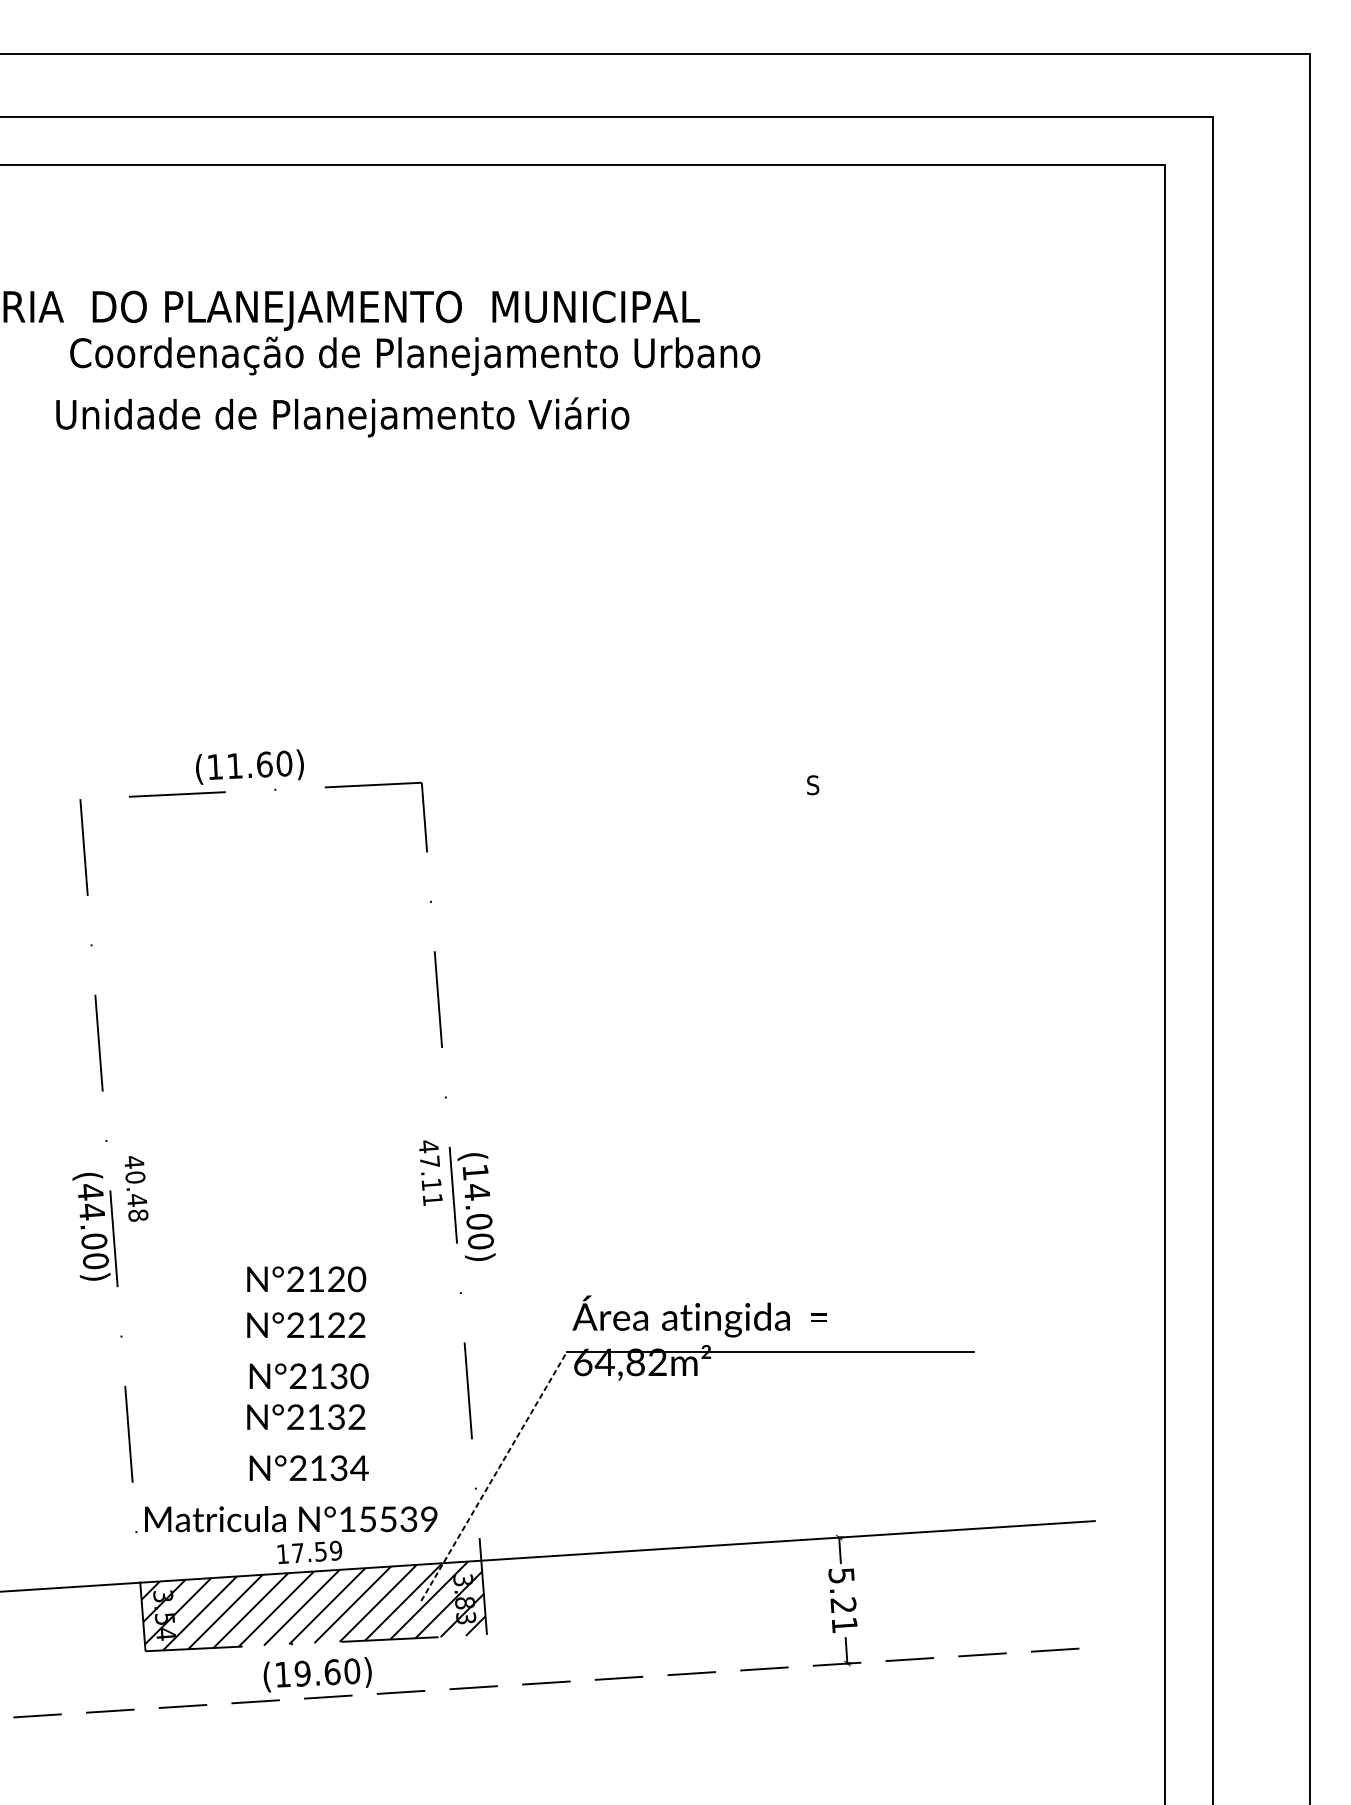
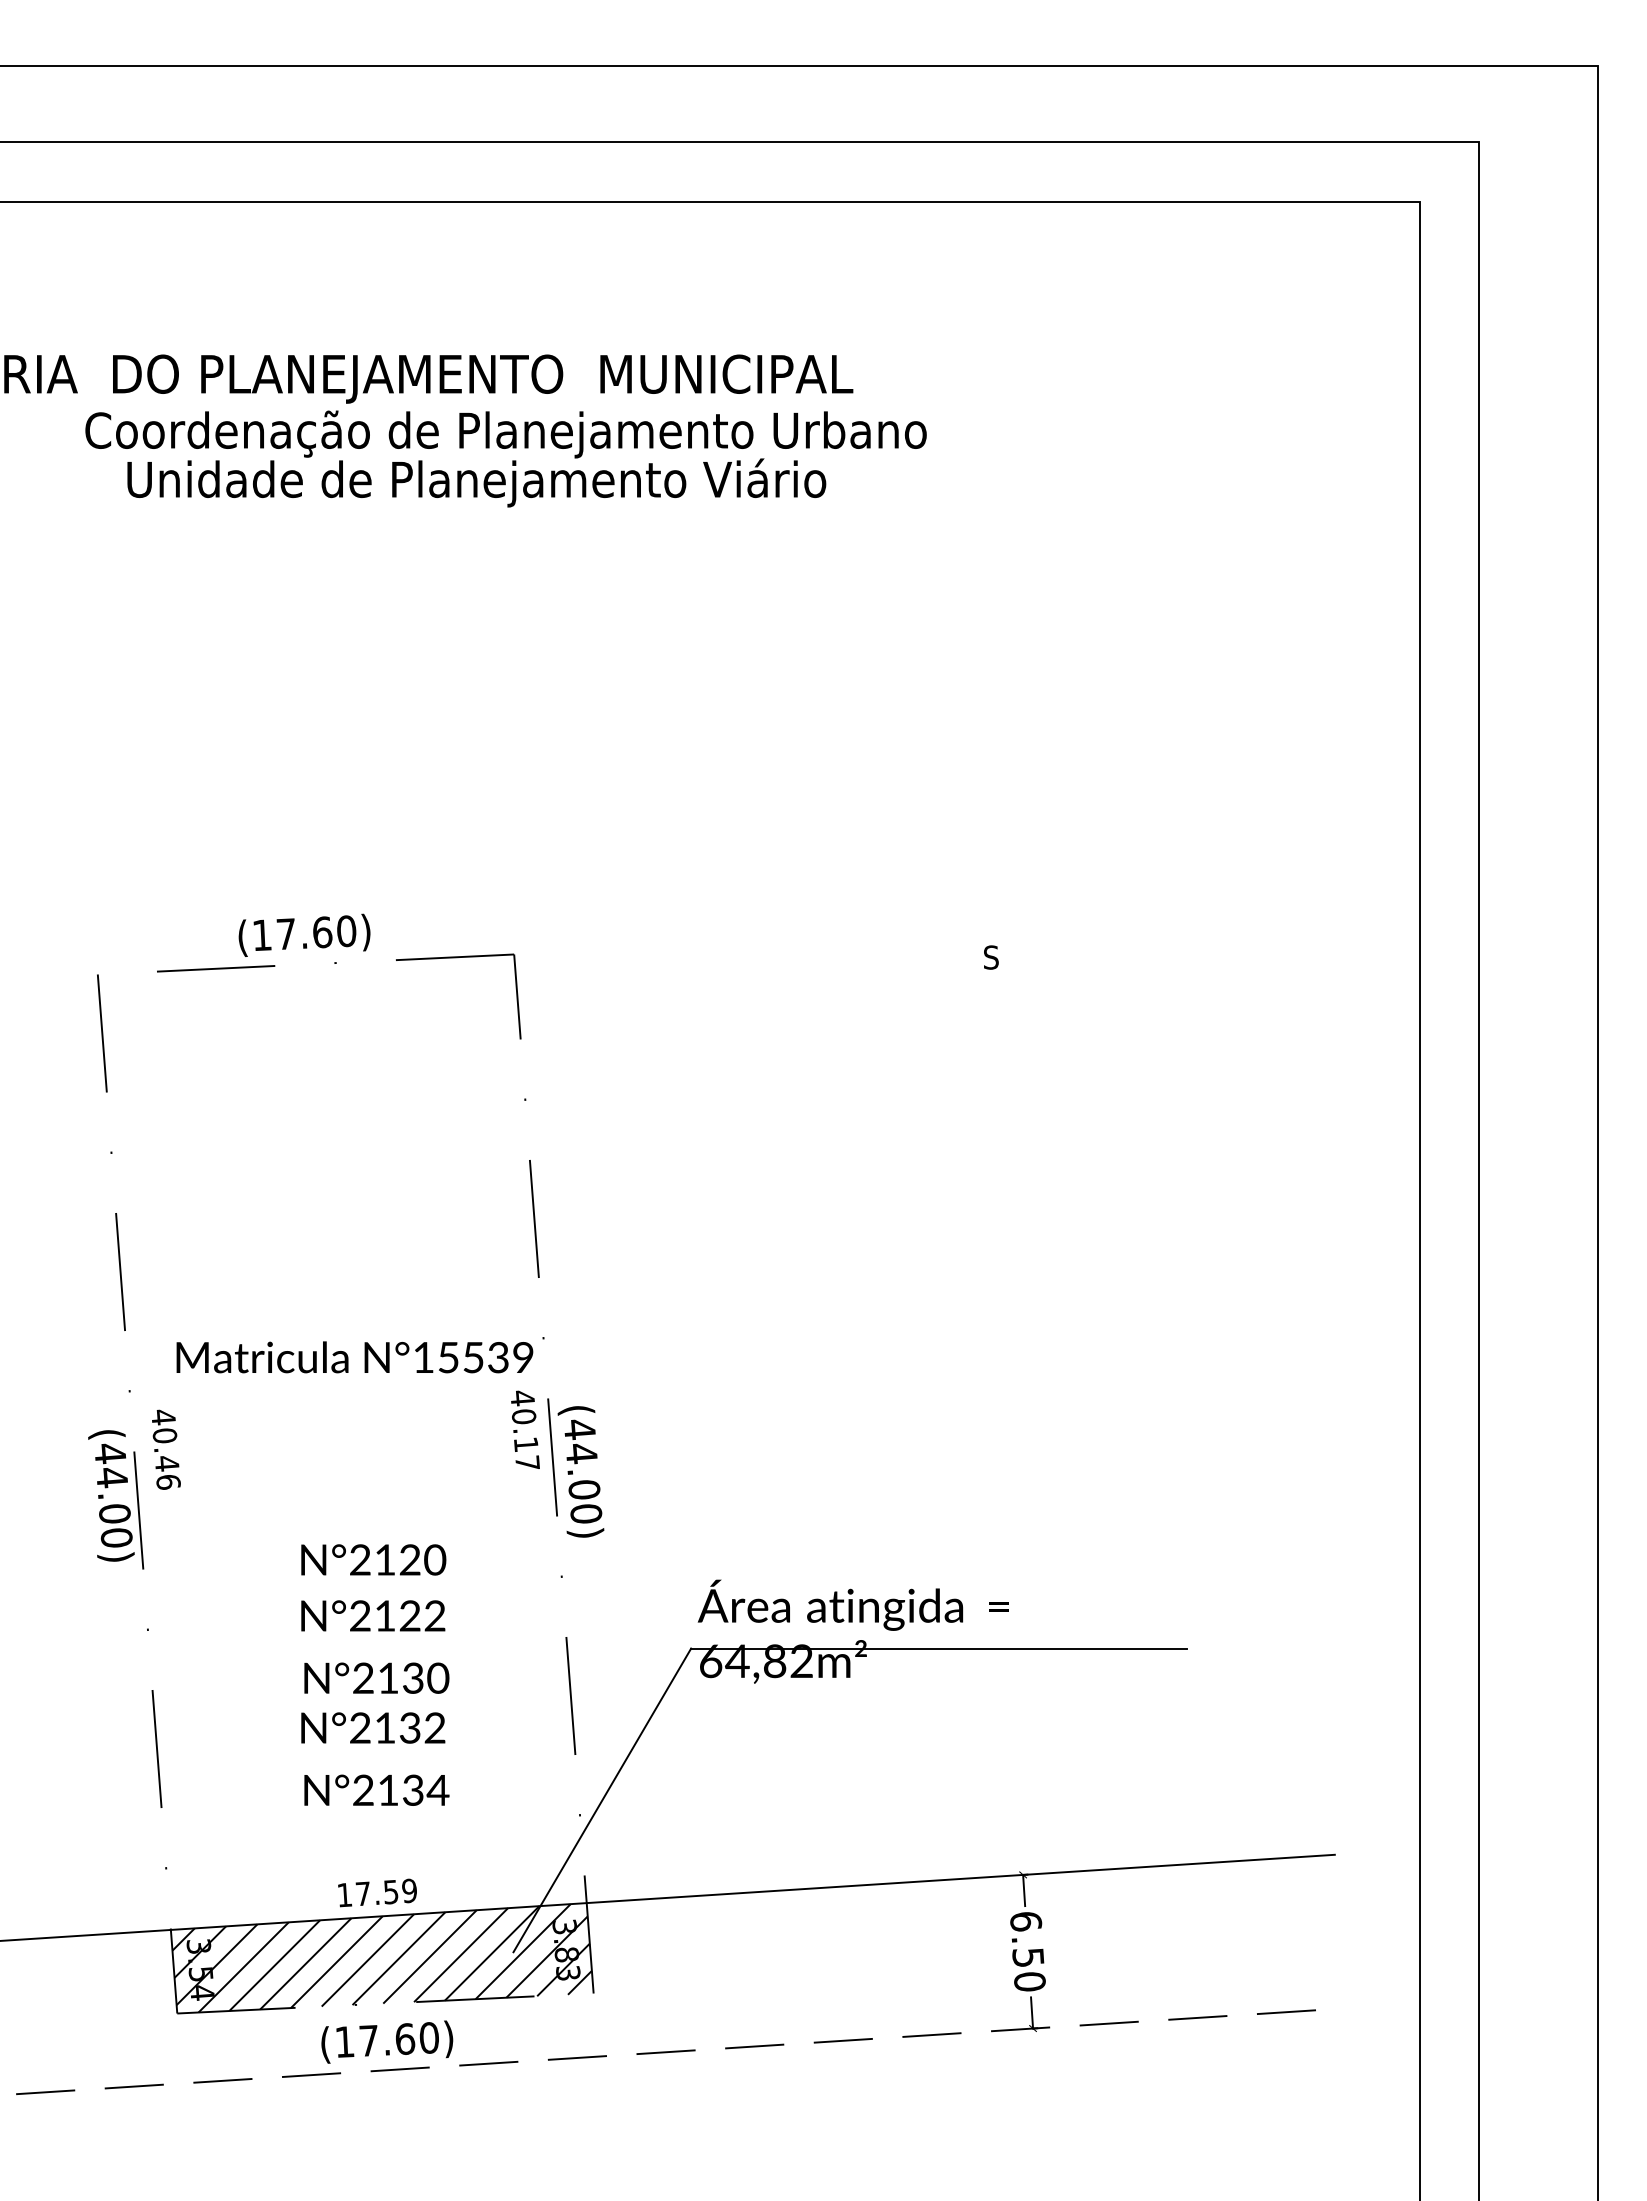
text: (342, 417) -> (476, 482), moved
text: (234, 765) -> (285, 933), (11.60) -> (17.60)
text: (475, 1172) -> (579, 1429), (14.00) -> (44.00)
text: (431, 1180) -> (525, 1439), 47.11 -> 40.17
text: (138, 1215) -> (168, 1482), 40.48 -> 40.46
line: (494, 1476) -> (602, 1800), dashed -> solid
text: (290, 1519) -> (354, 1357), moved
text: (842, 1600) -> (1027, 1951), 5.21 -> 6.50
text: (302, 1673) -> (368, 2040), (19.60) -> (17.60)

